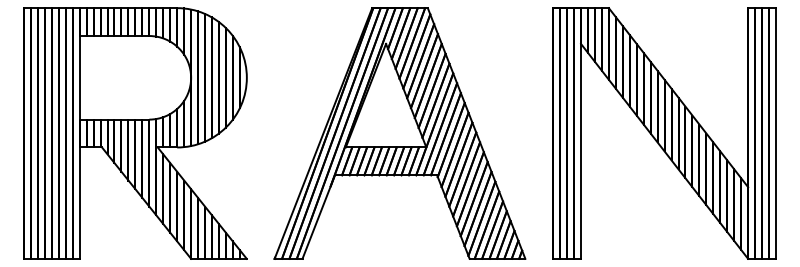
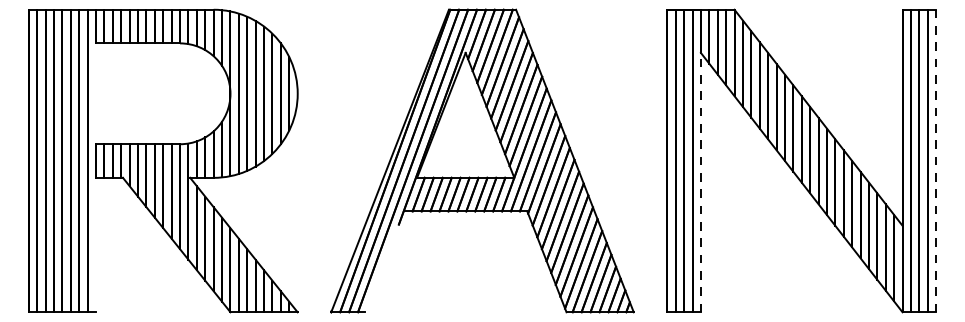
line: (79, 77) -> (95, 93), removed
line: (776, 133) -> (936, 161), solid -> dashed
line: (581, 150) -> (701, 181), solid -> dashed
line: (79, 202) -> (95, 244), removed
line: (318, 216) -> (384, 261), removed

